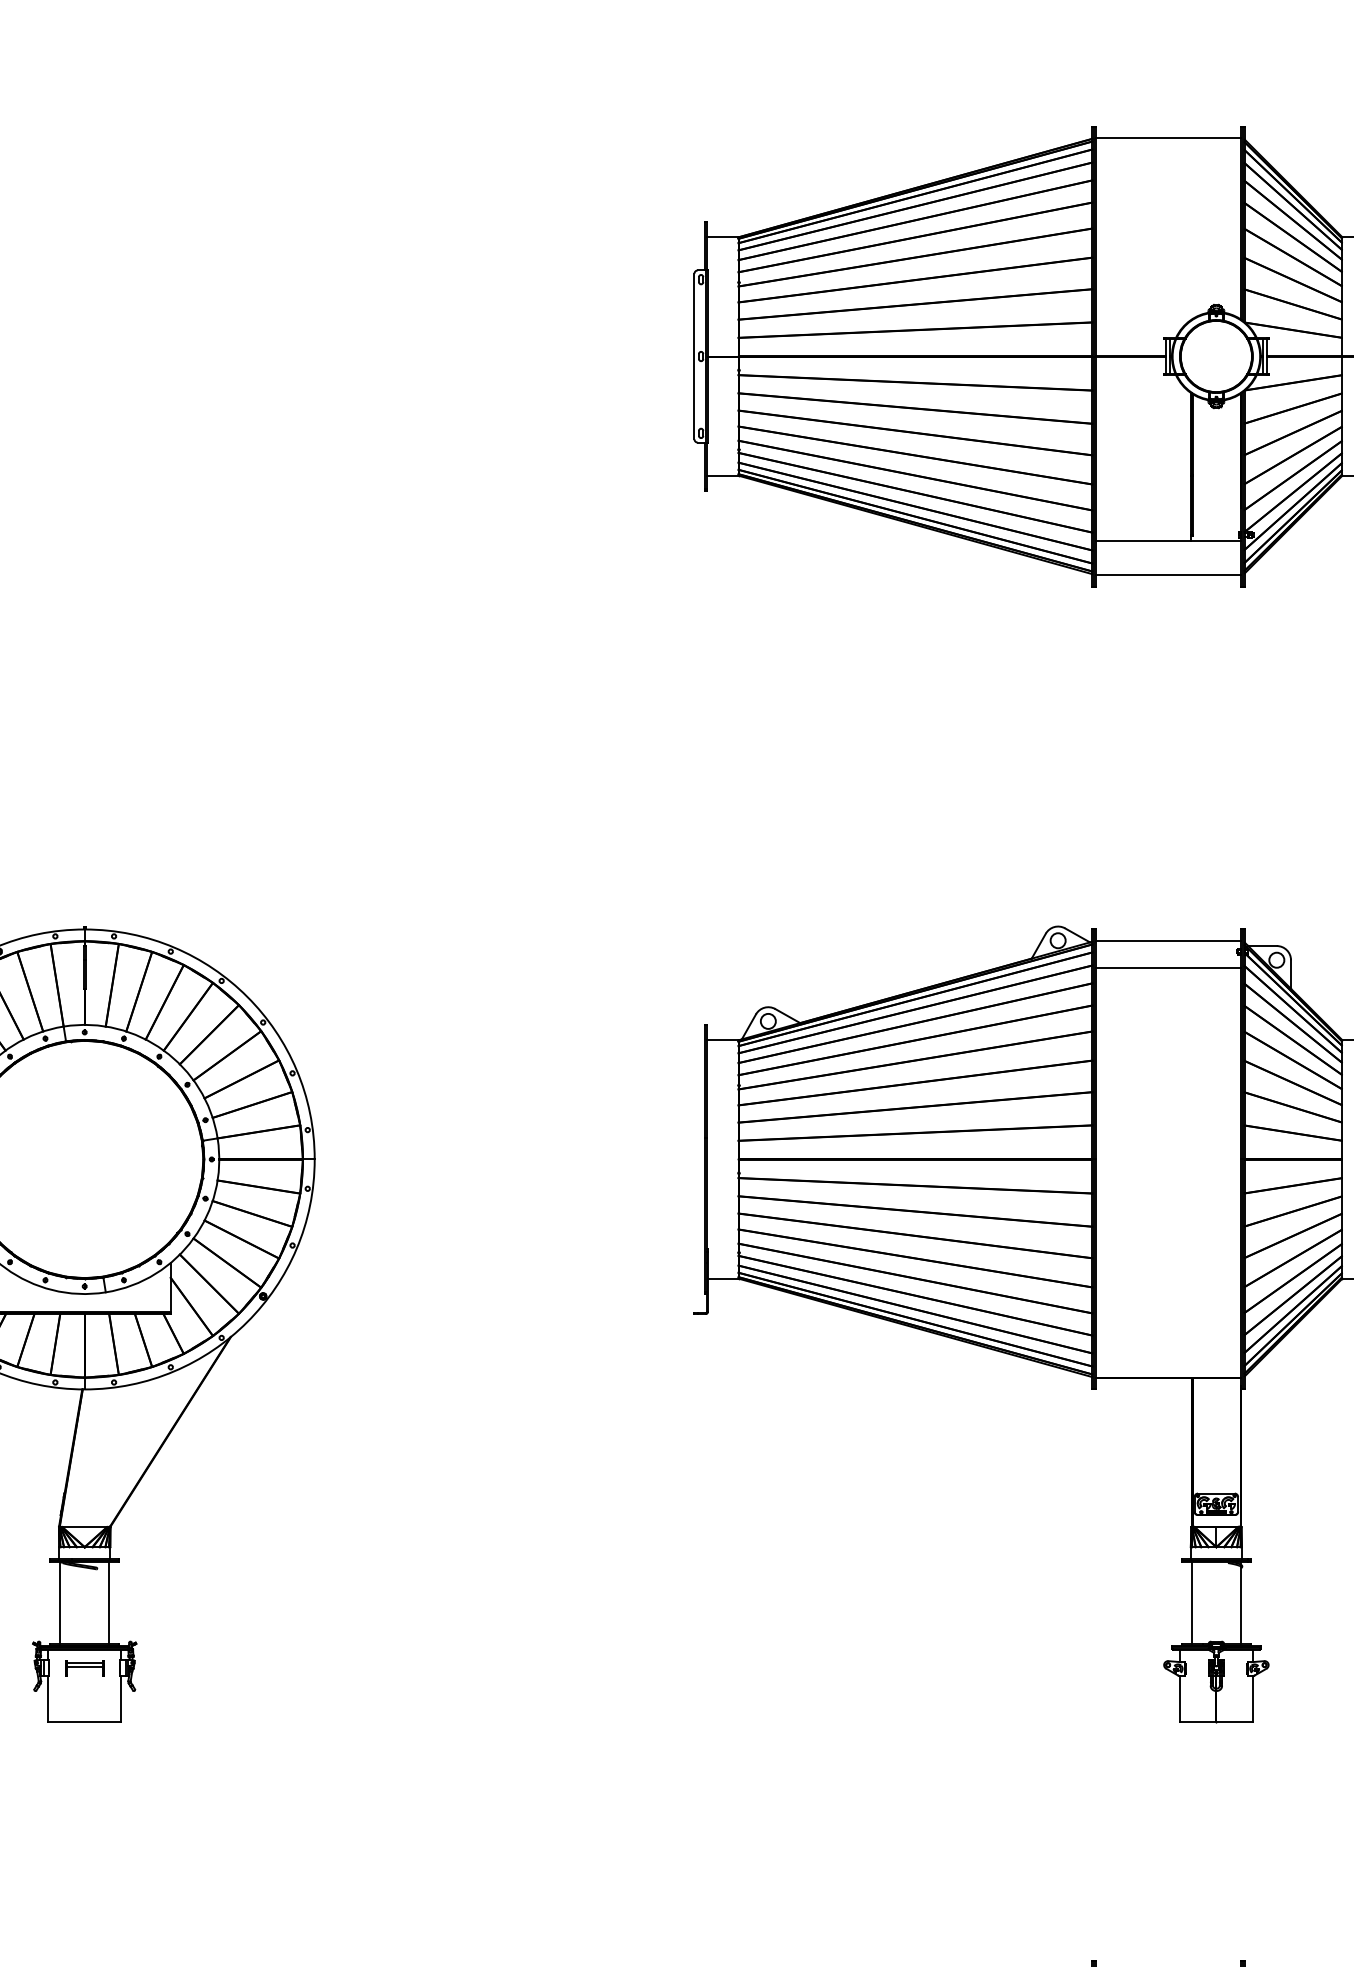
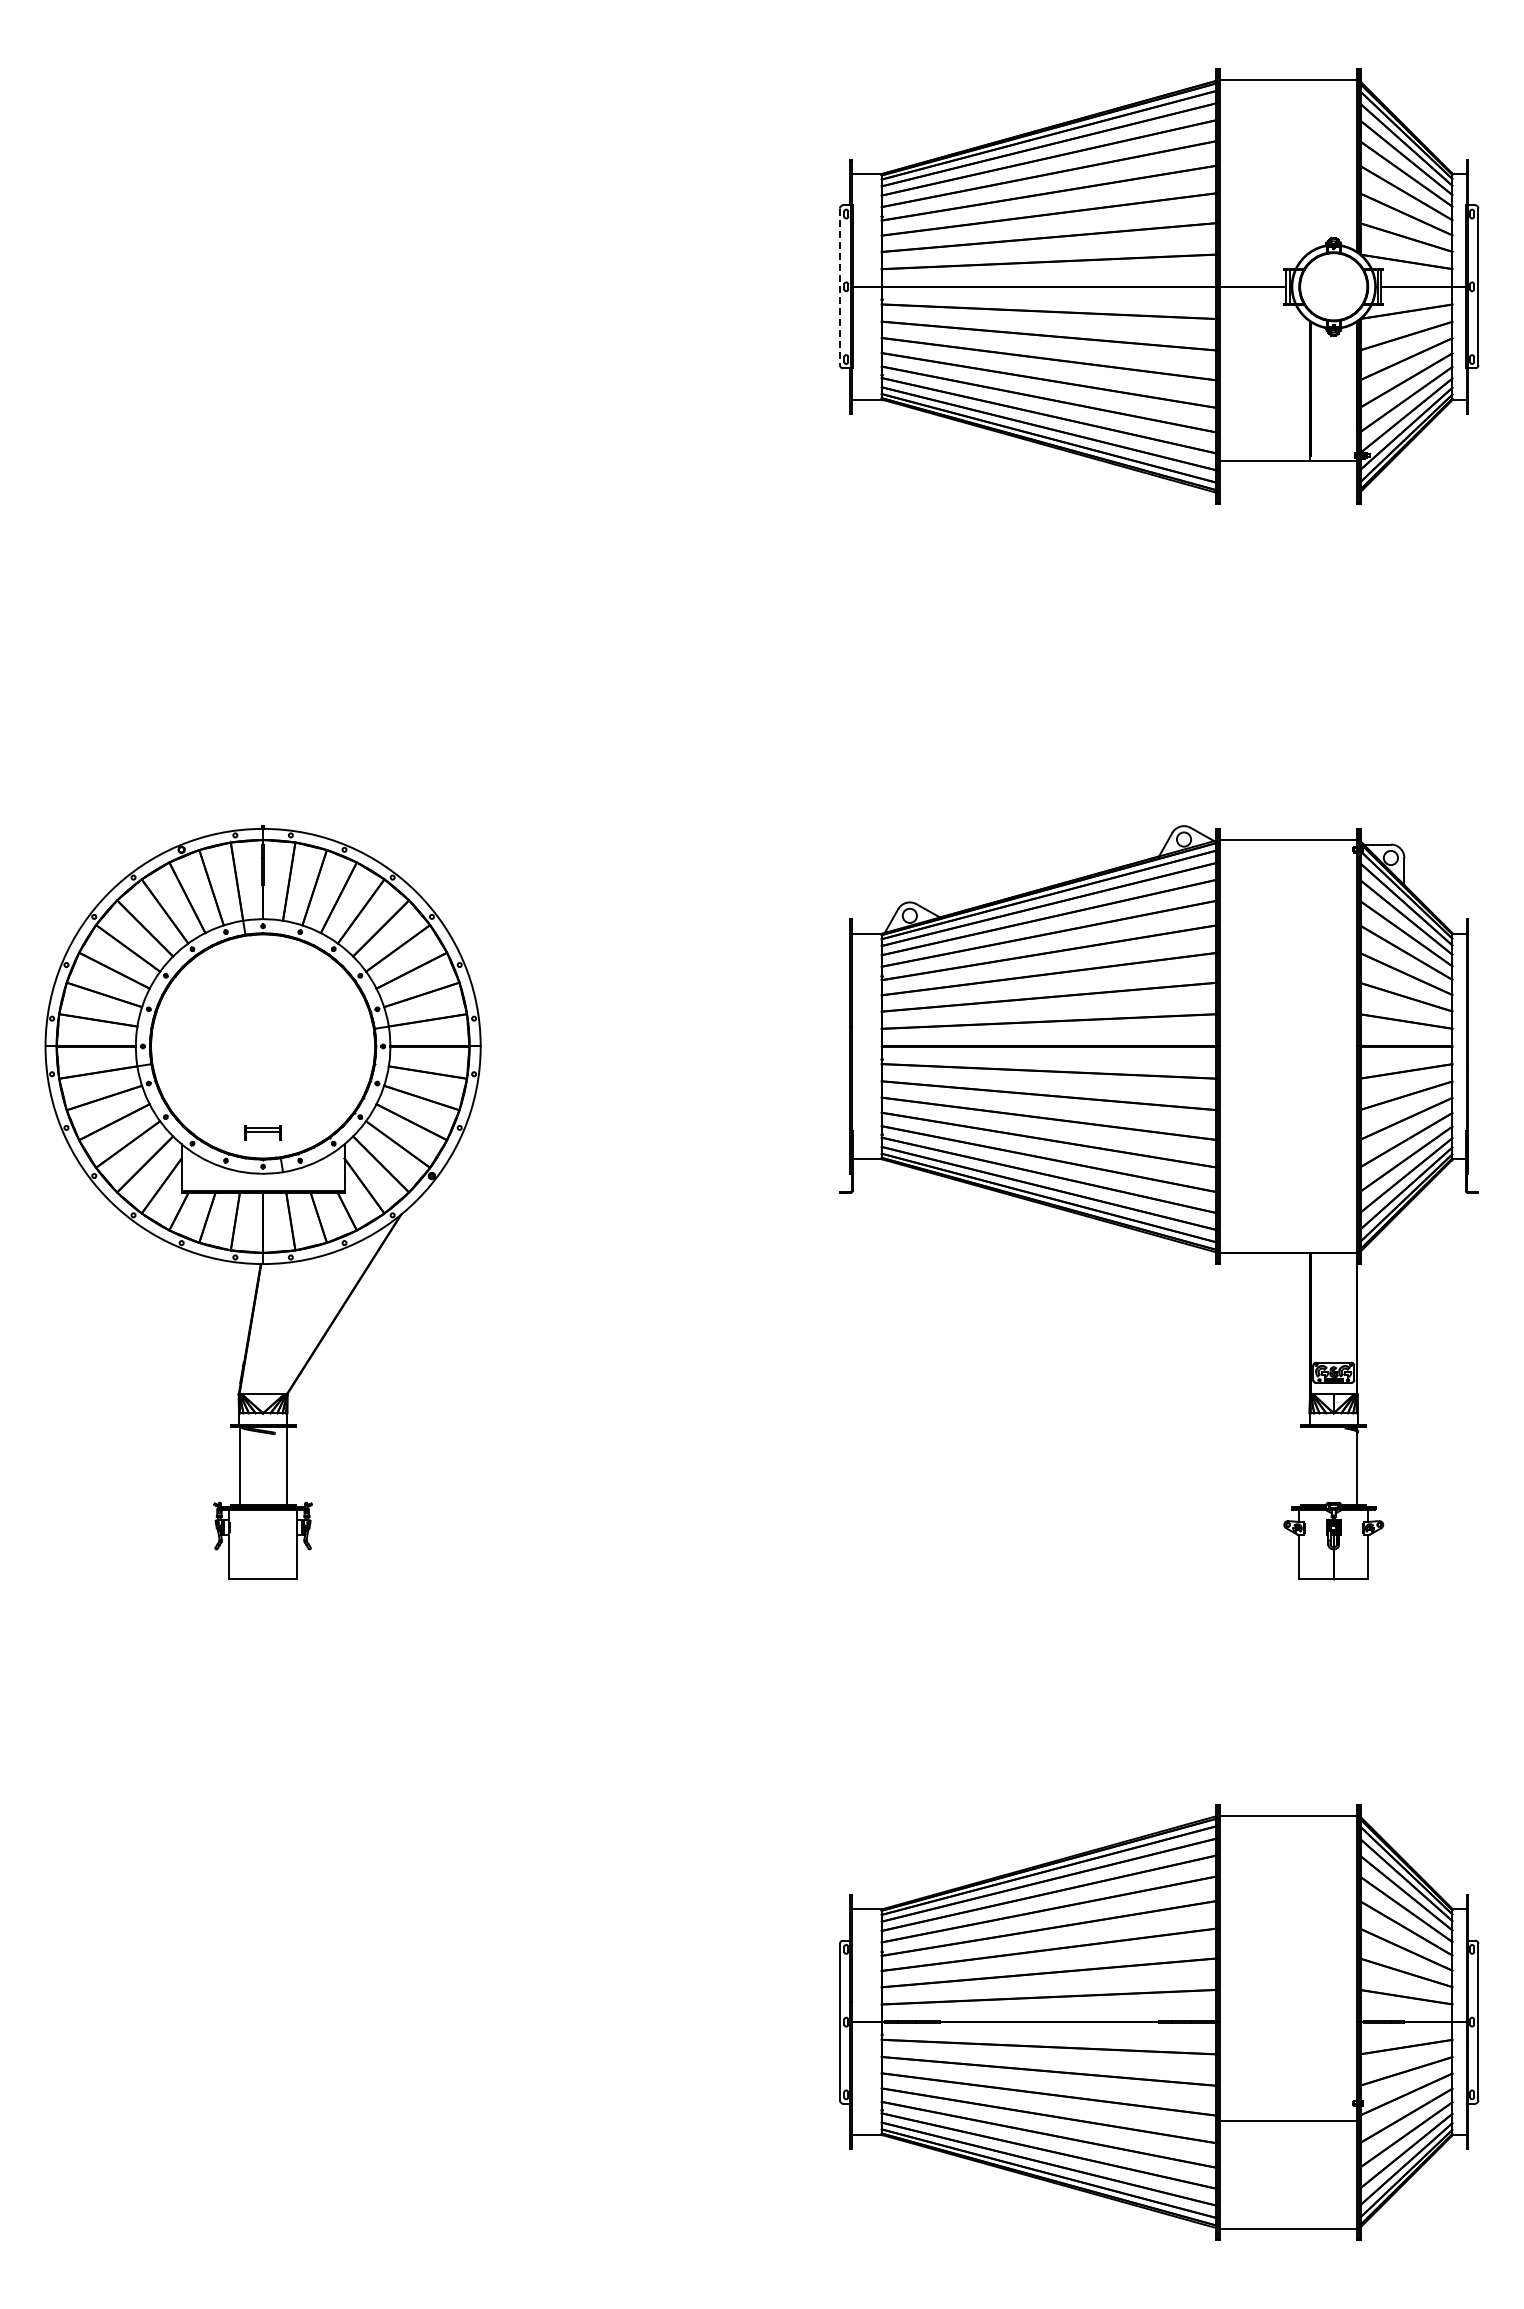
line: (693, 357) -> (839, 287), solid -> dashed
line: (1168, 574) -> (1288, 493), removed
line: (1168, 968) -> (1288, 865), removed
line: (1191, 1603) -> (1310, 1466), removed
part: (84, 1667) -> (262, 1132), moved

